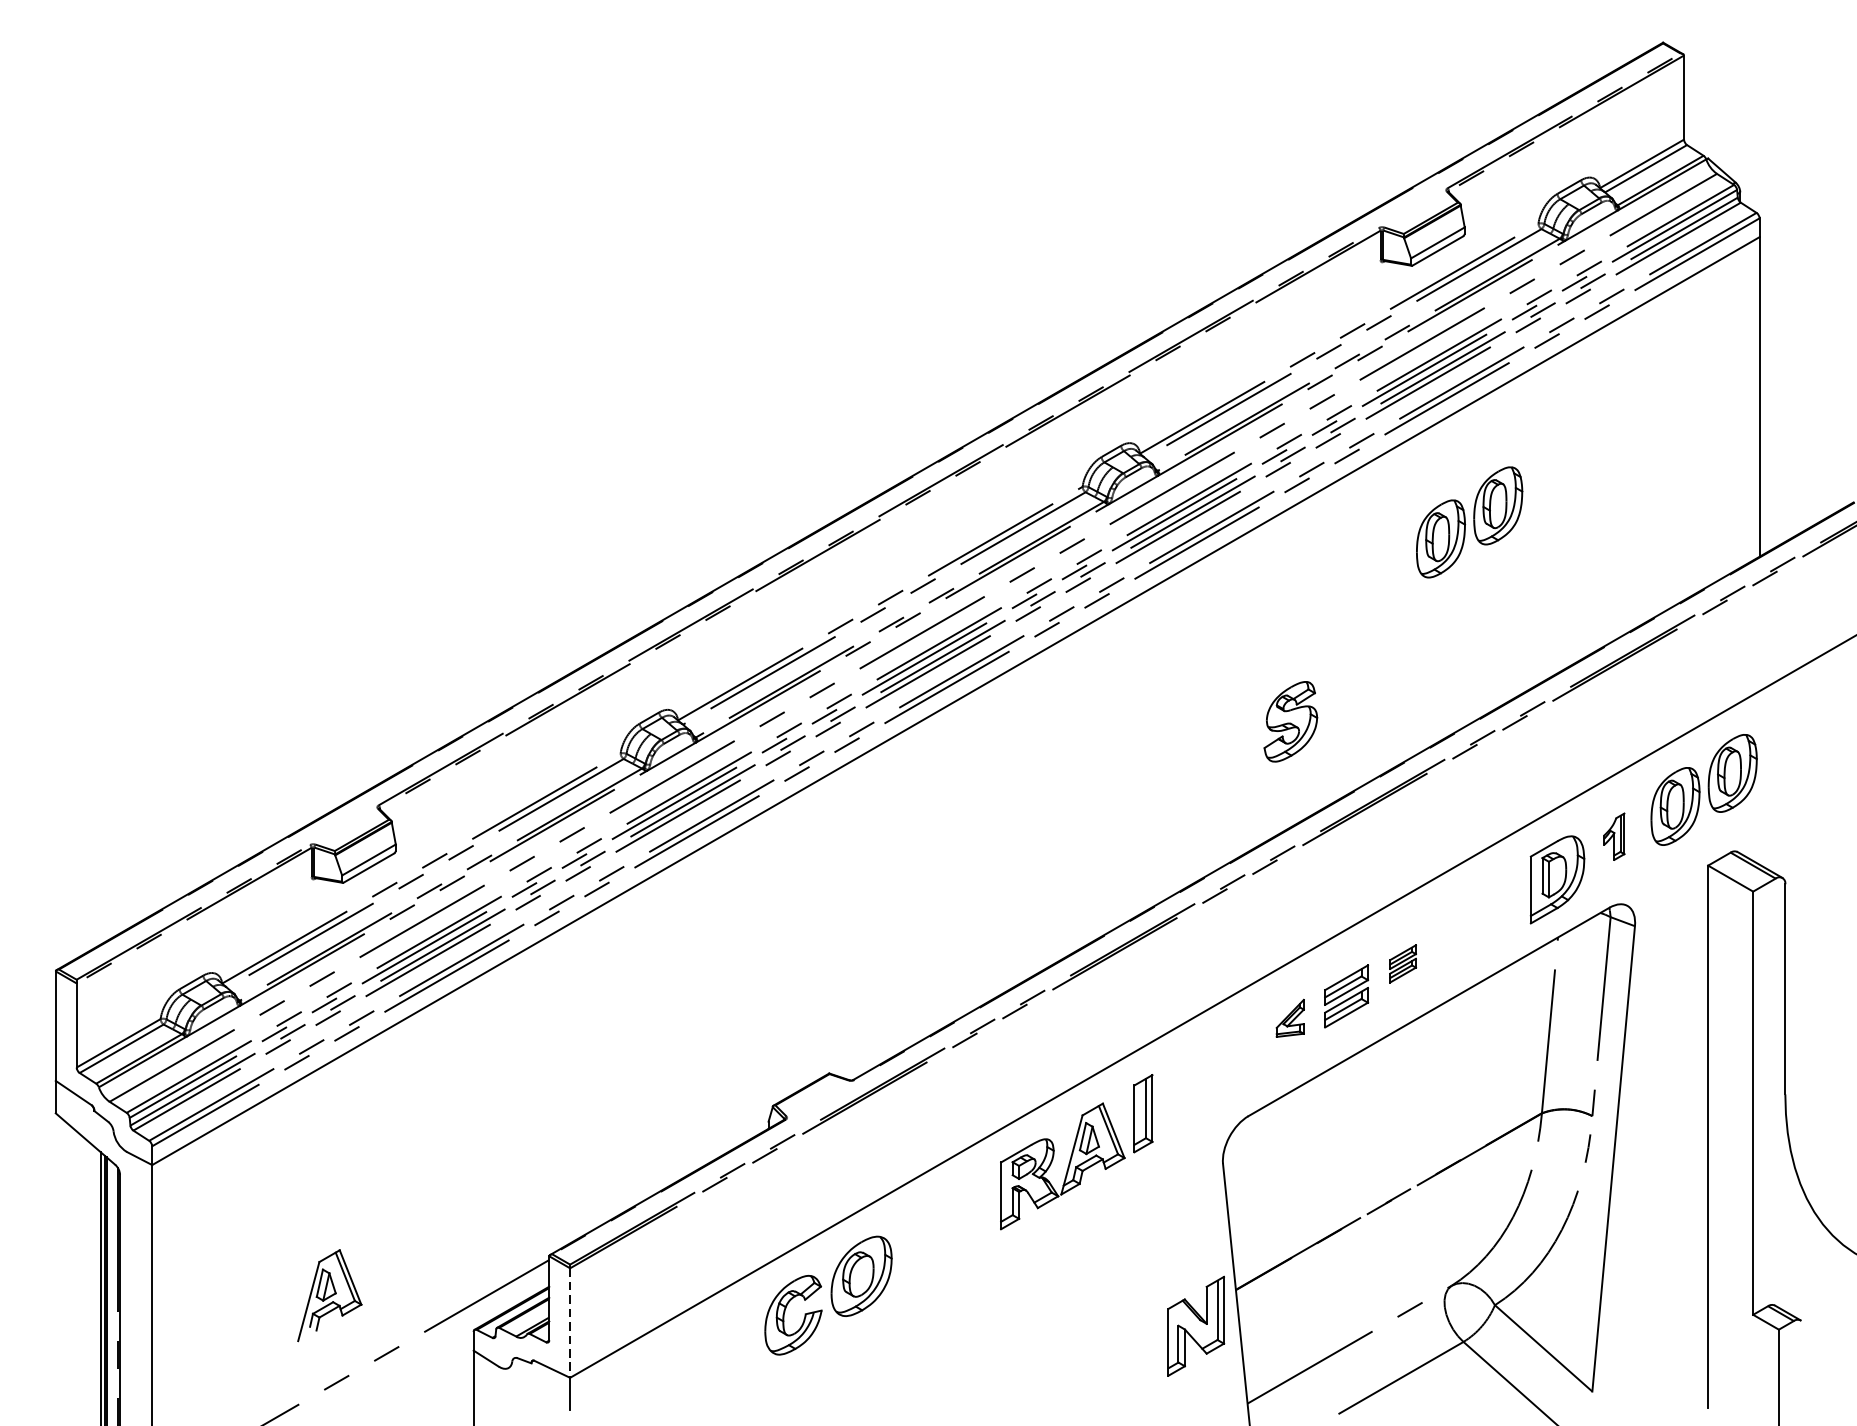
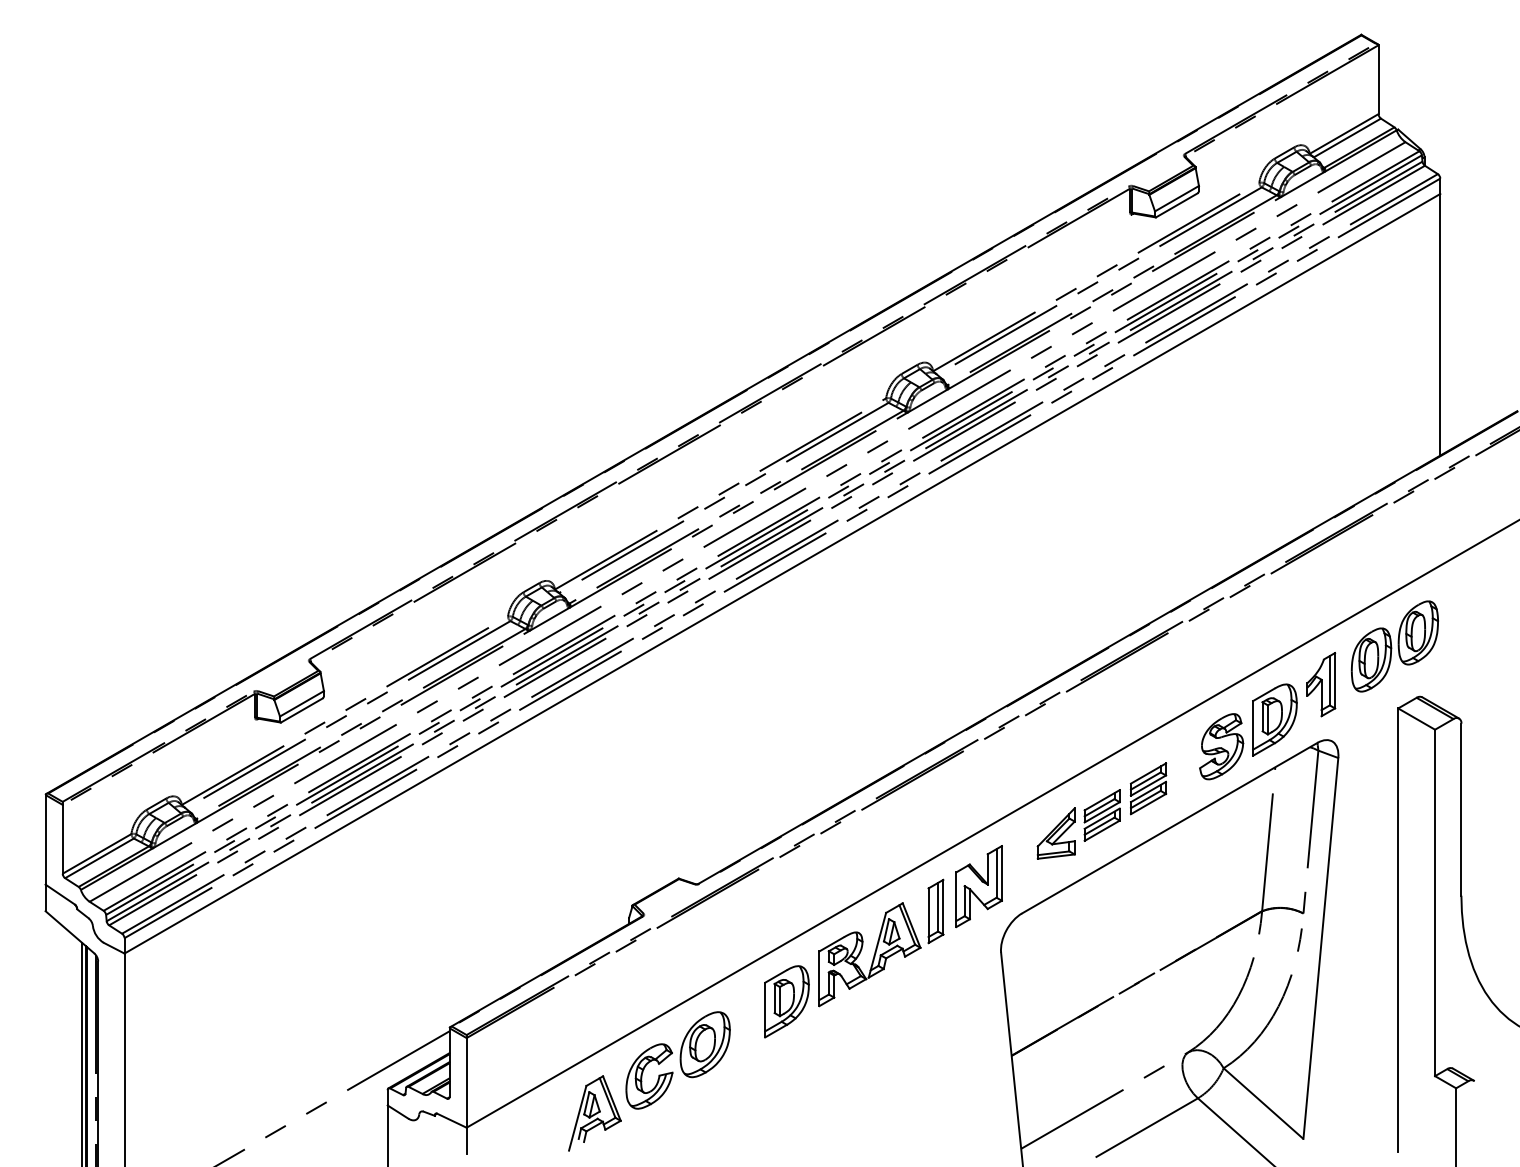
part: (1469, 522) -> (1202, 427), removed
part: (1290, 721) -> (1221, 746), moved
part: (1614, 836) -> (1321, 684), size x1.67
part: (1403, 963) -> (1148, 788), size x1.67
part: (1289, 1018) -> (1055, 833), size x1.67
part: (960, 1223) -> (786, 1001), added
part: (329, 1295) -> (594, 1113), moved
line: (569, 1322) -> (466, 1082), dashed -> solid
part: (1195, 1326) -> (978, 886), moved

